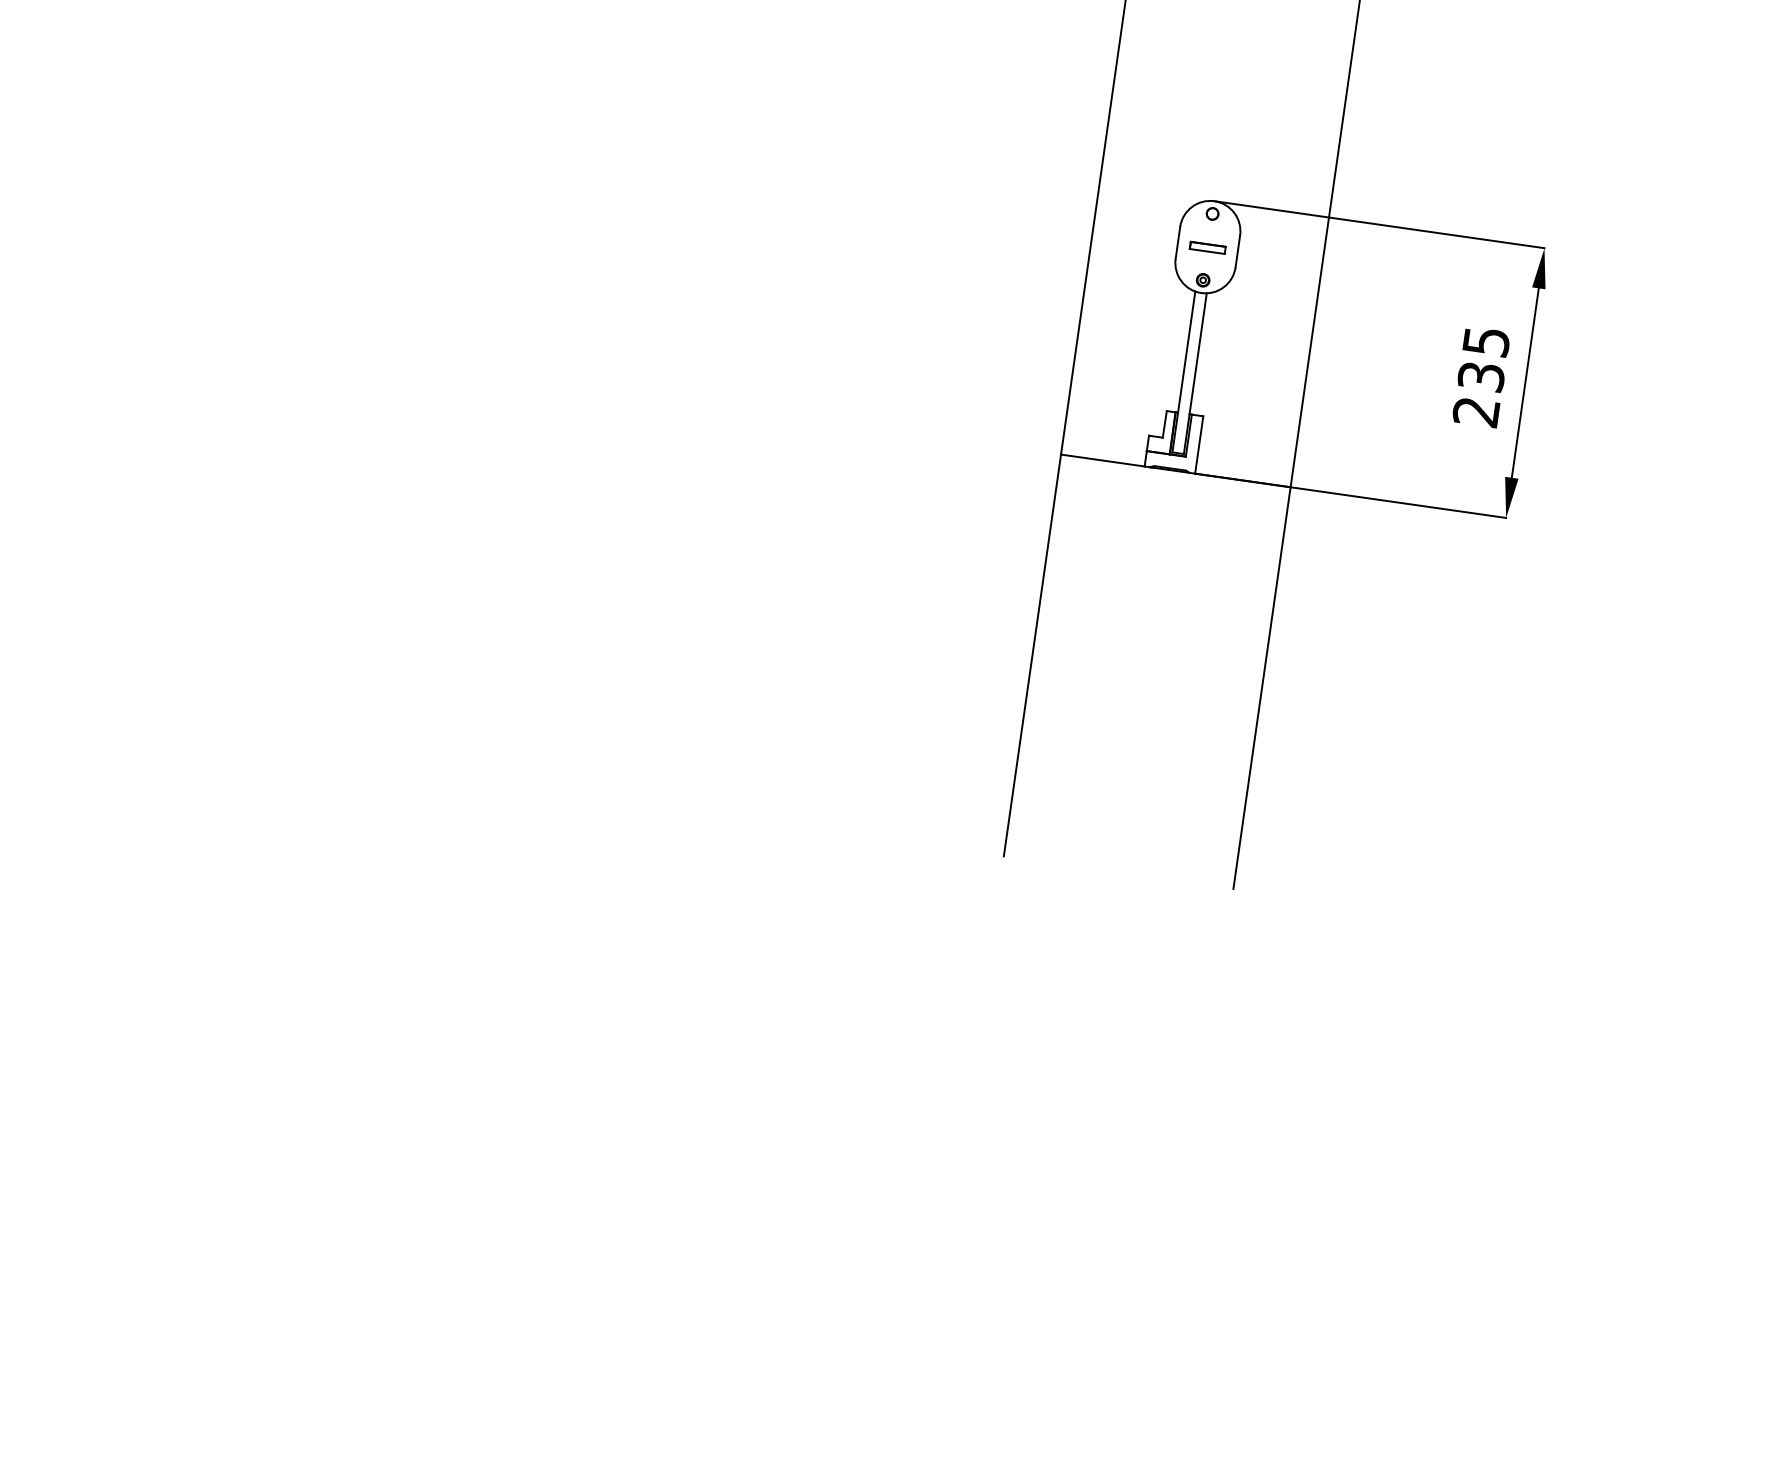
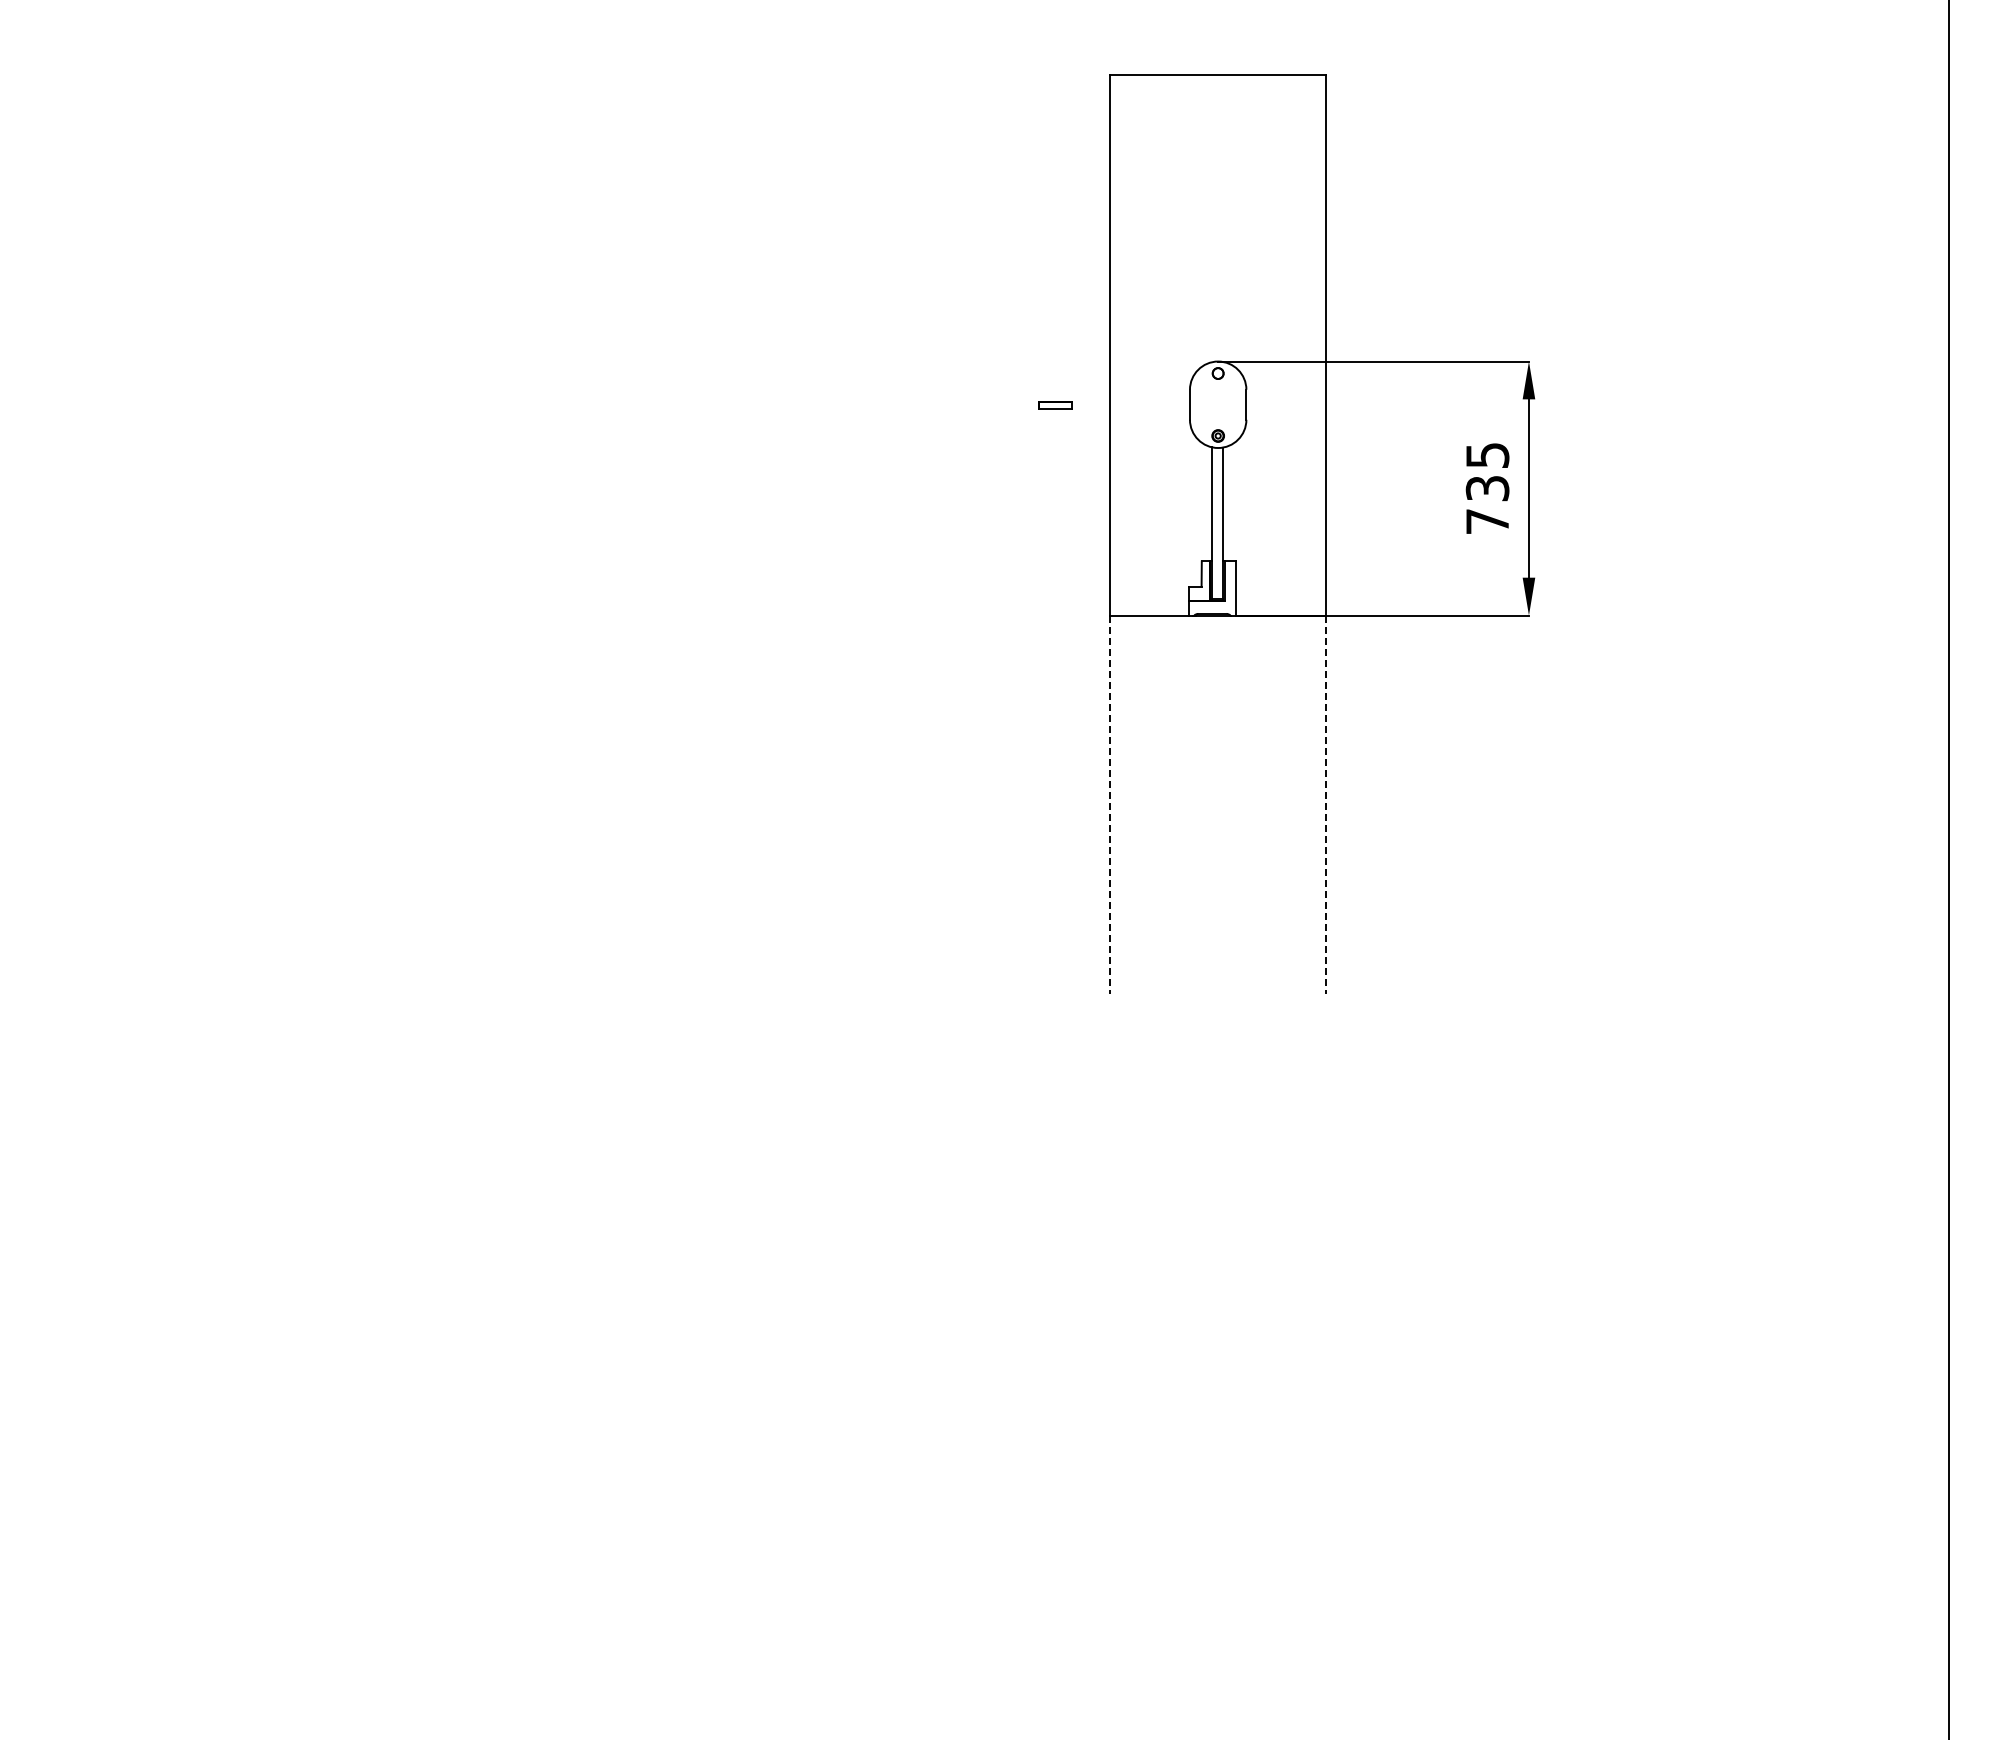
part: (1208, 247) -> (1055, 405), moved
text: (1475, 411) -> (1486, 521), 235 -> 735
line: (1031, 656) -> (1109, 805), solid -> dashed
line: (1262, 689) -> (1326, 805), solid -> dashed

